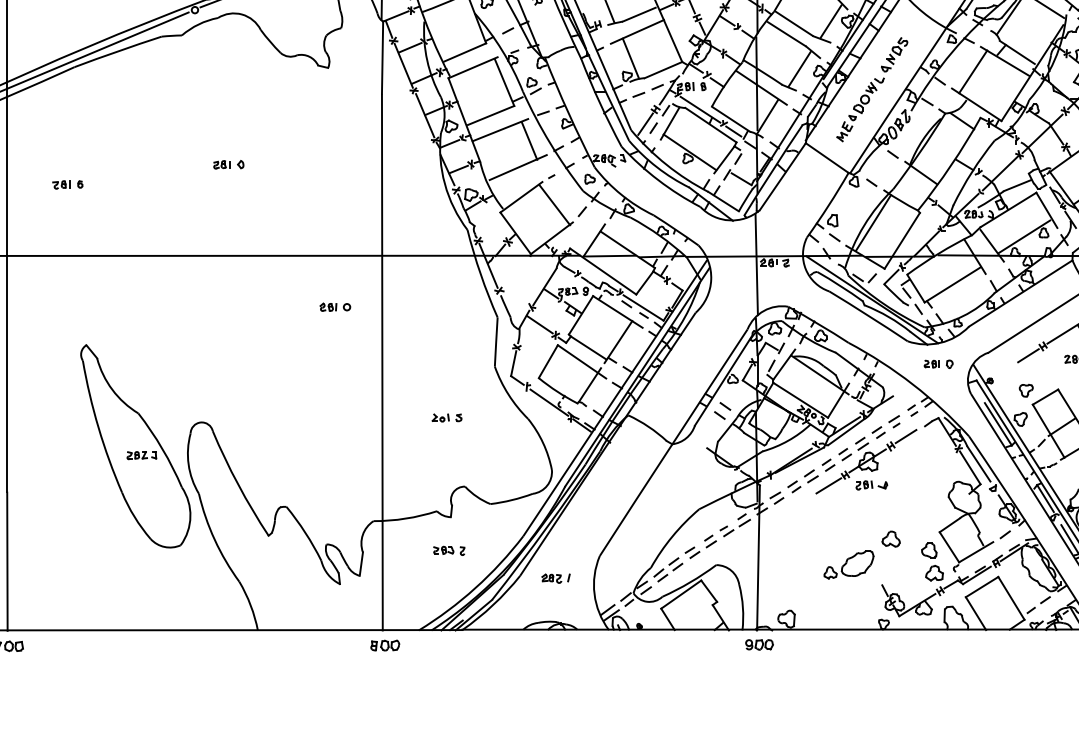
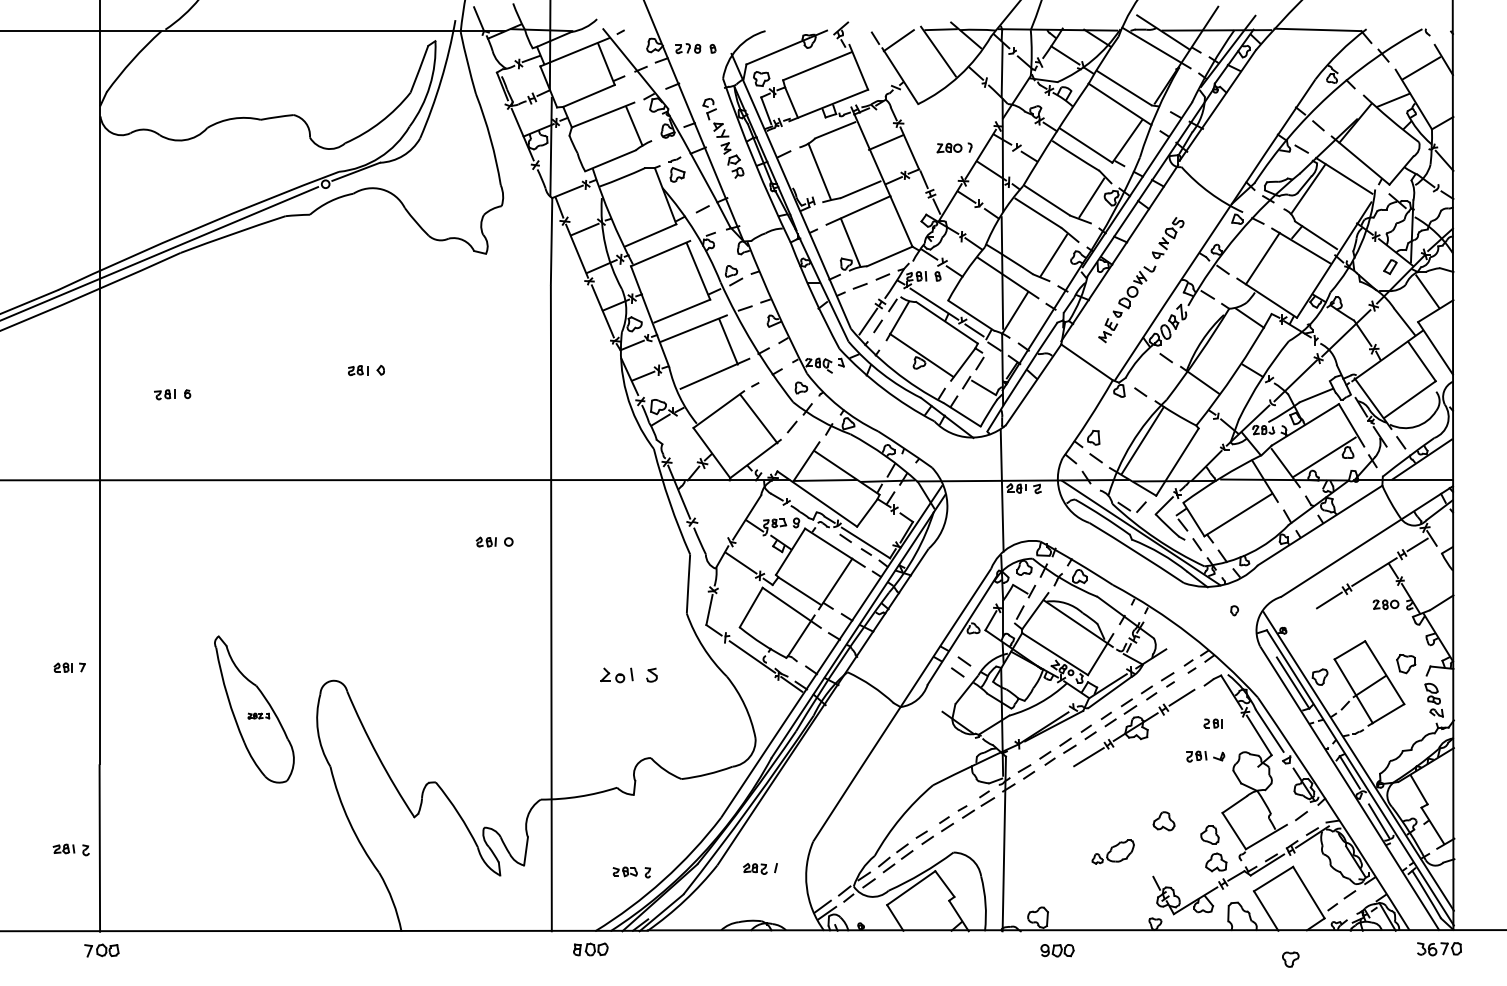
part: (931, 364) -> (1212, 723), moved
part: (1026, 390) -> (1290, 959), moved
part: (447, 418) -> (629, 675), size x1.6
part: (135, 446) -> (254, 709), size x0.6
part: (871, 485) -> (1205, 756), moved
part: (448, 550) -> (631, 872), moved
part: (848, 564) -> (1112, 851), size x0.7
part: (759, 644) -> (1057, 950), moved
part: (384, 645) -> (590, 949), moved

